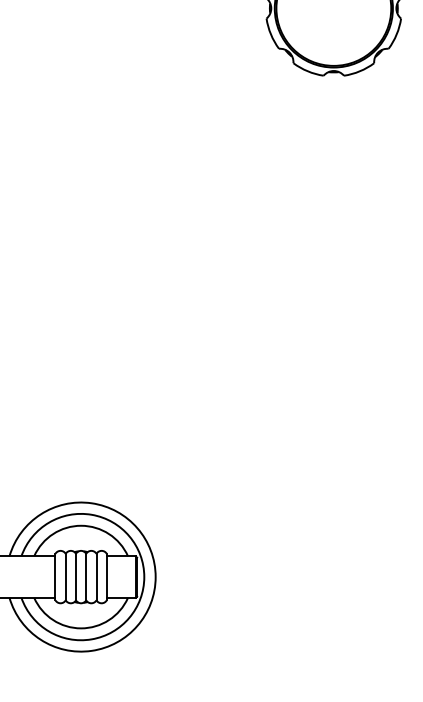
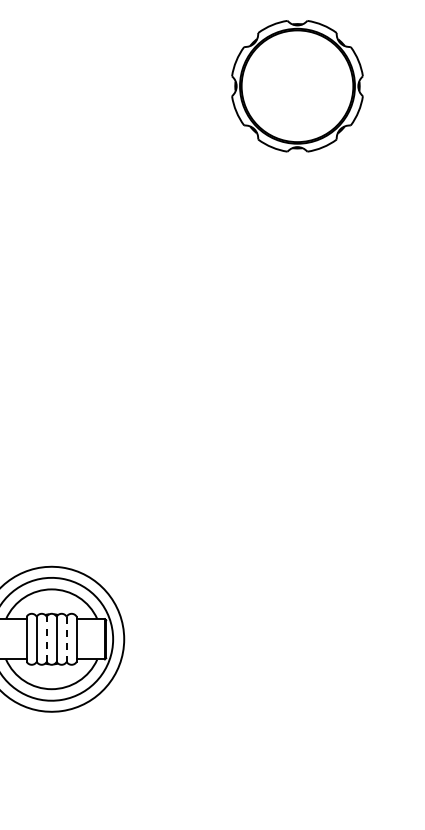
line: (75, 577) -> (46, 639), solid -> dashed
line: (96, 577) -> (66, 639), solid -> dashed

